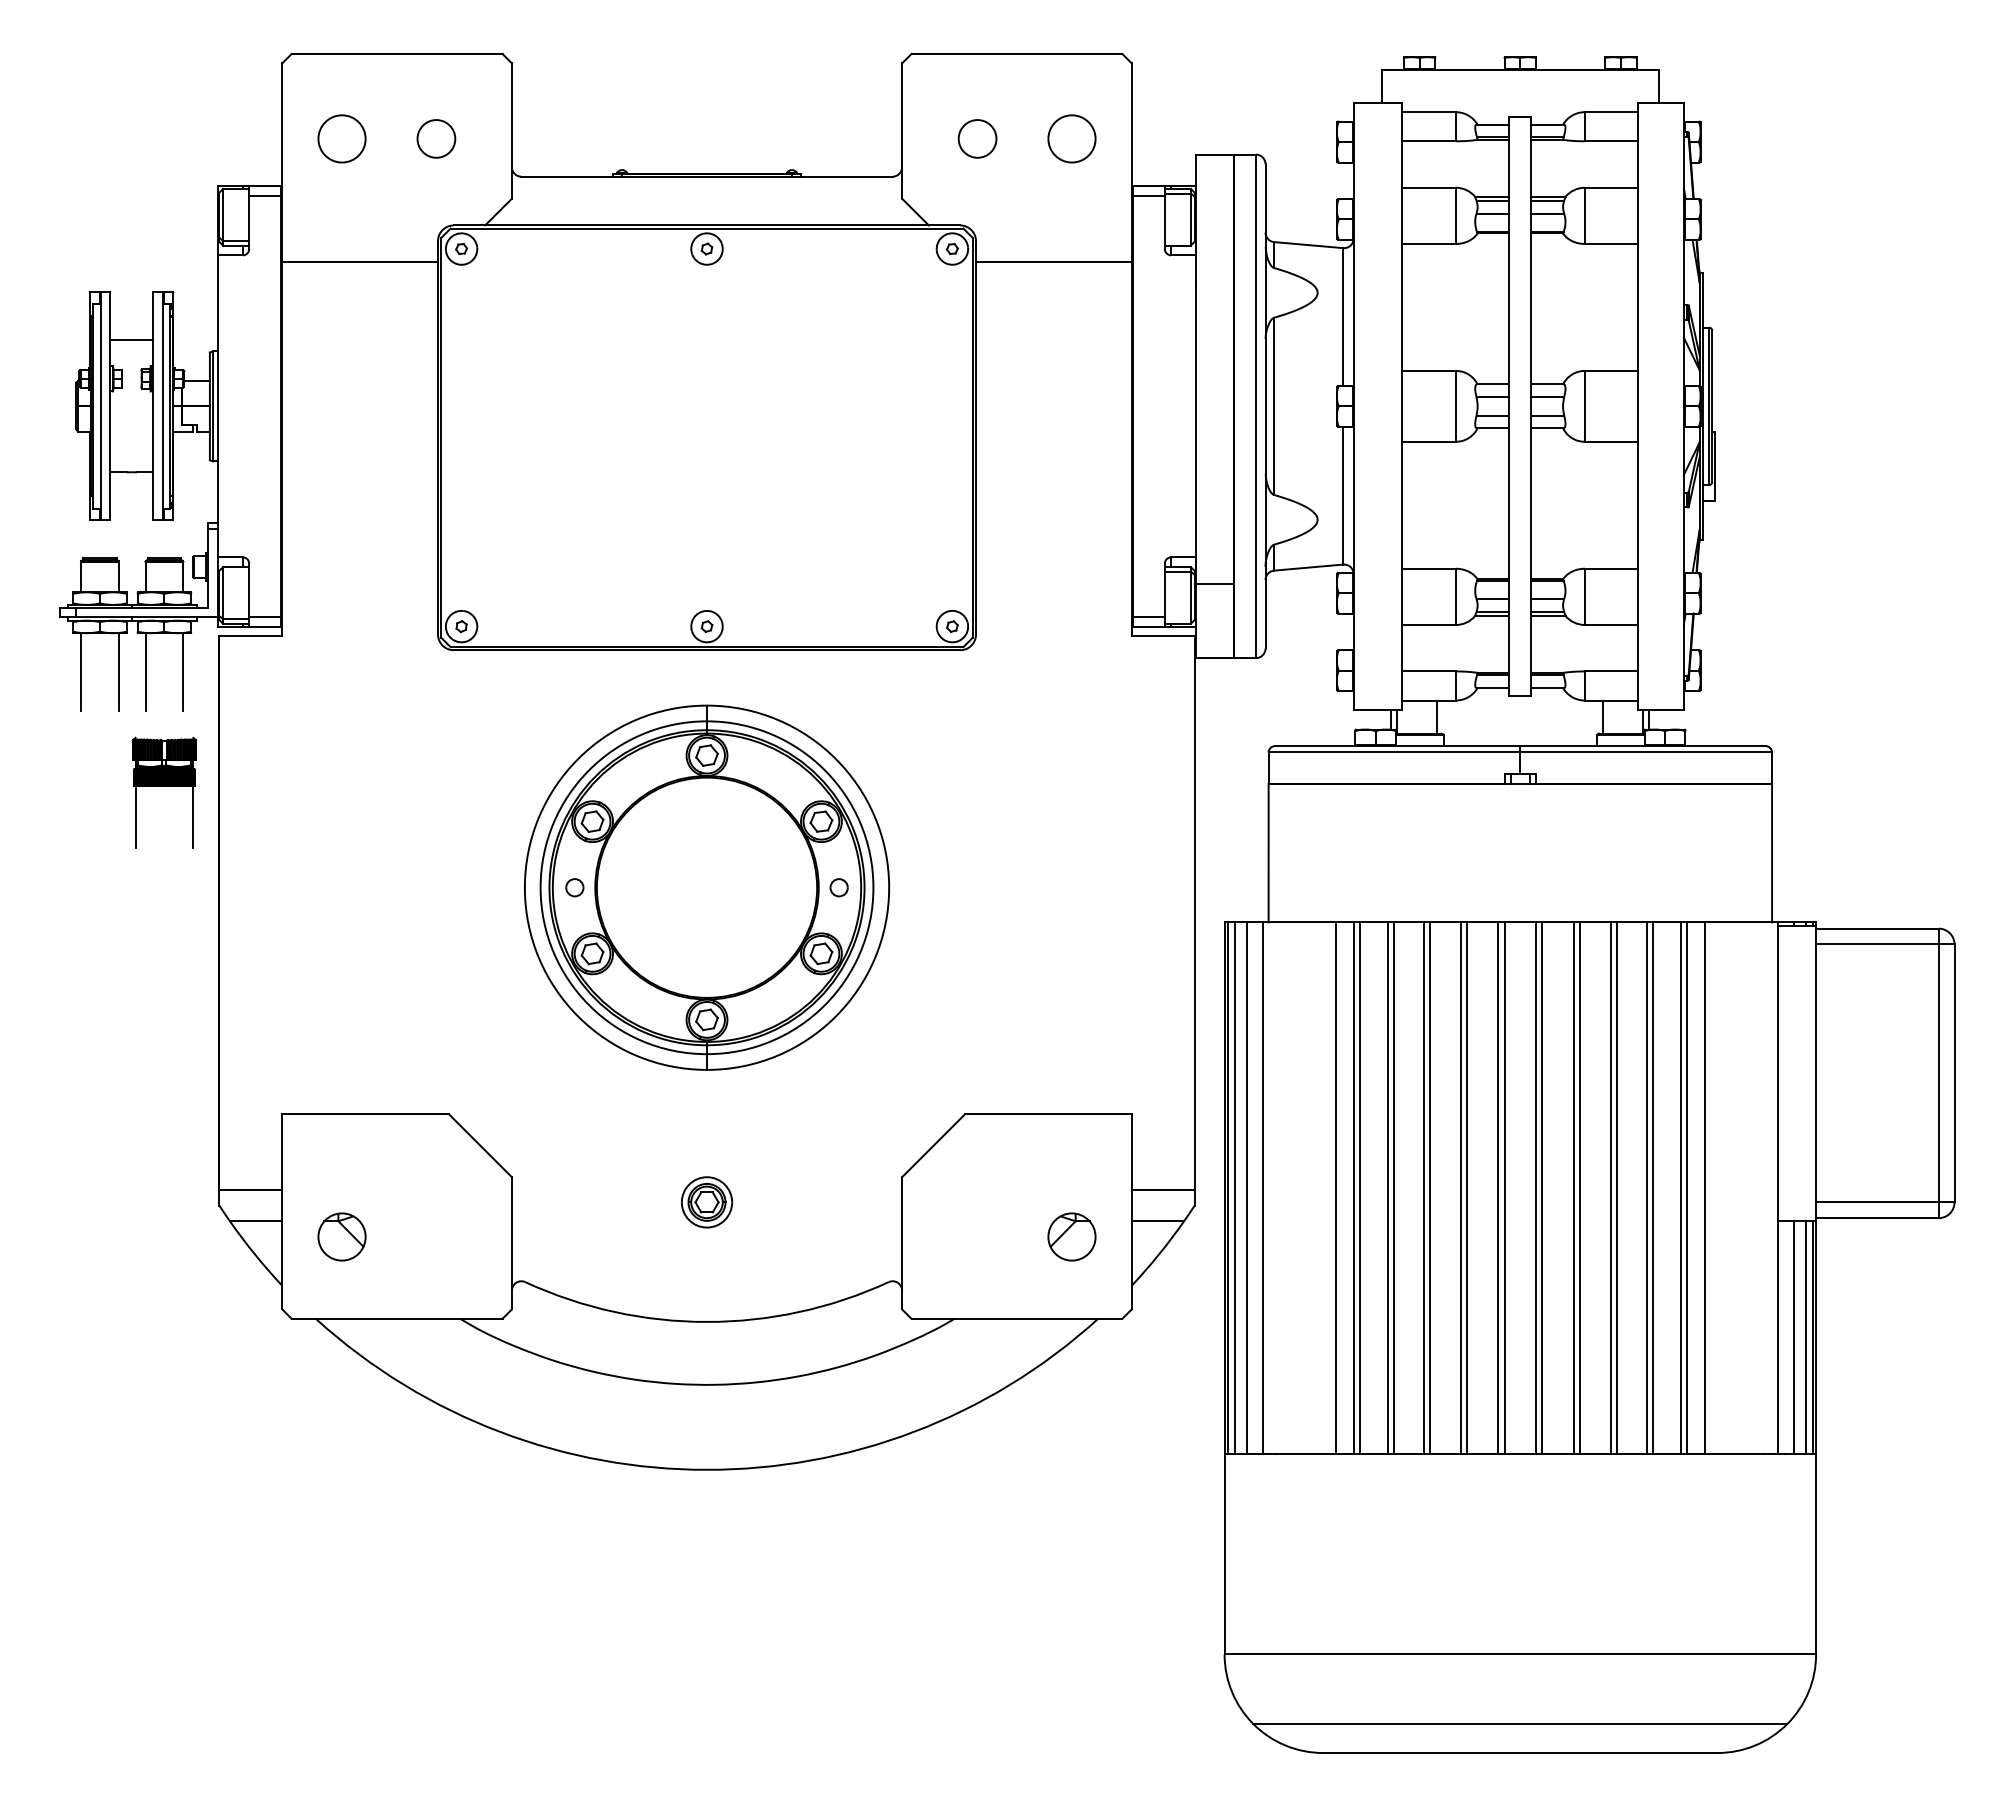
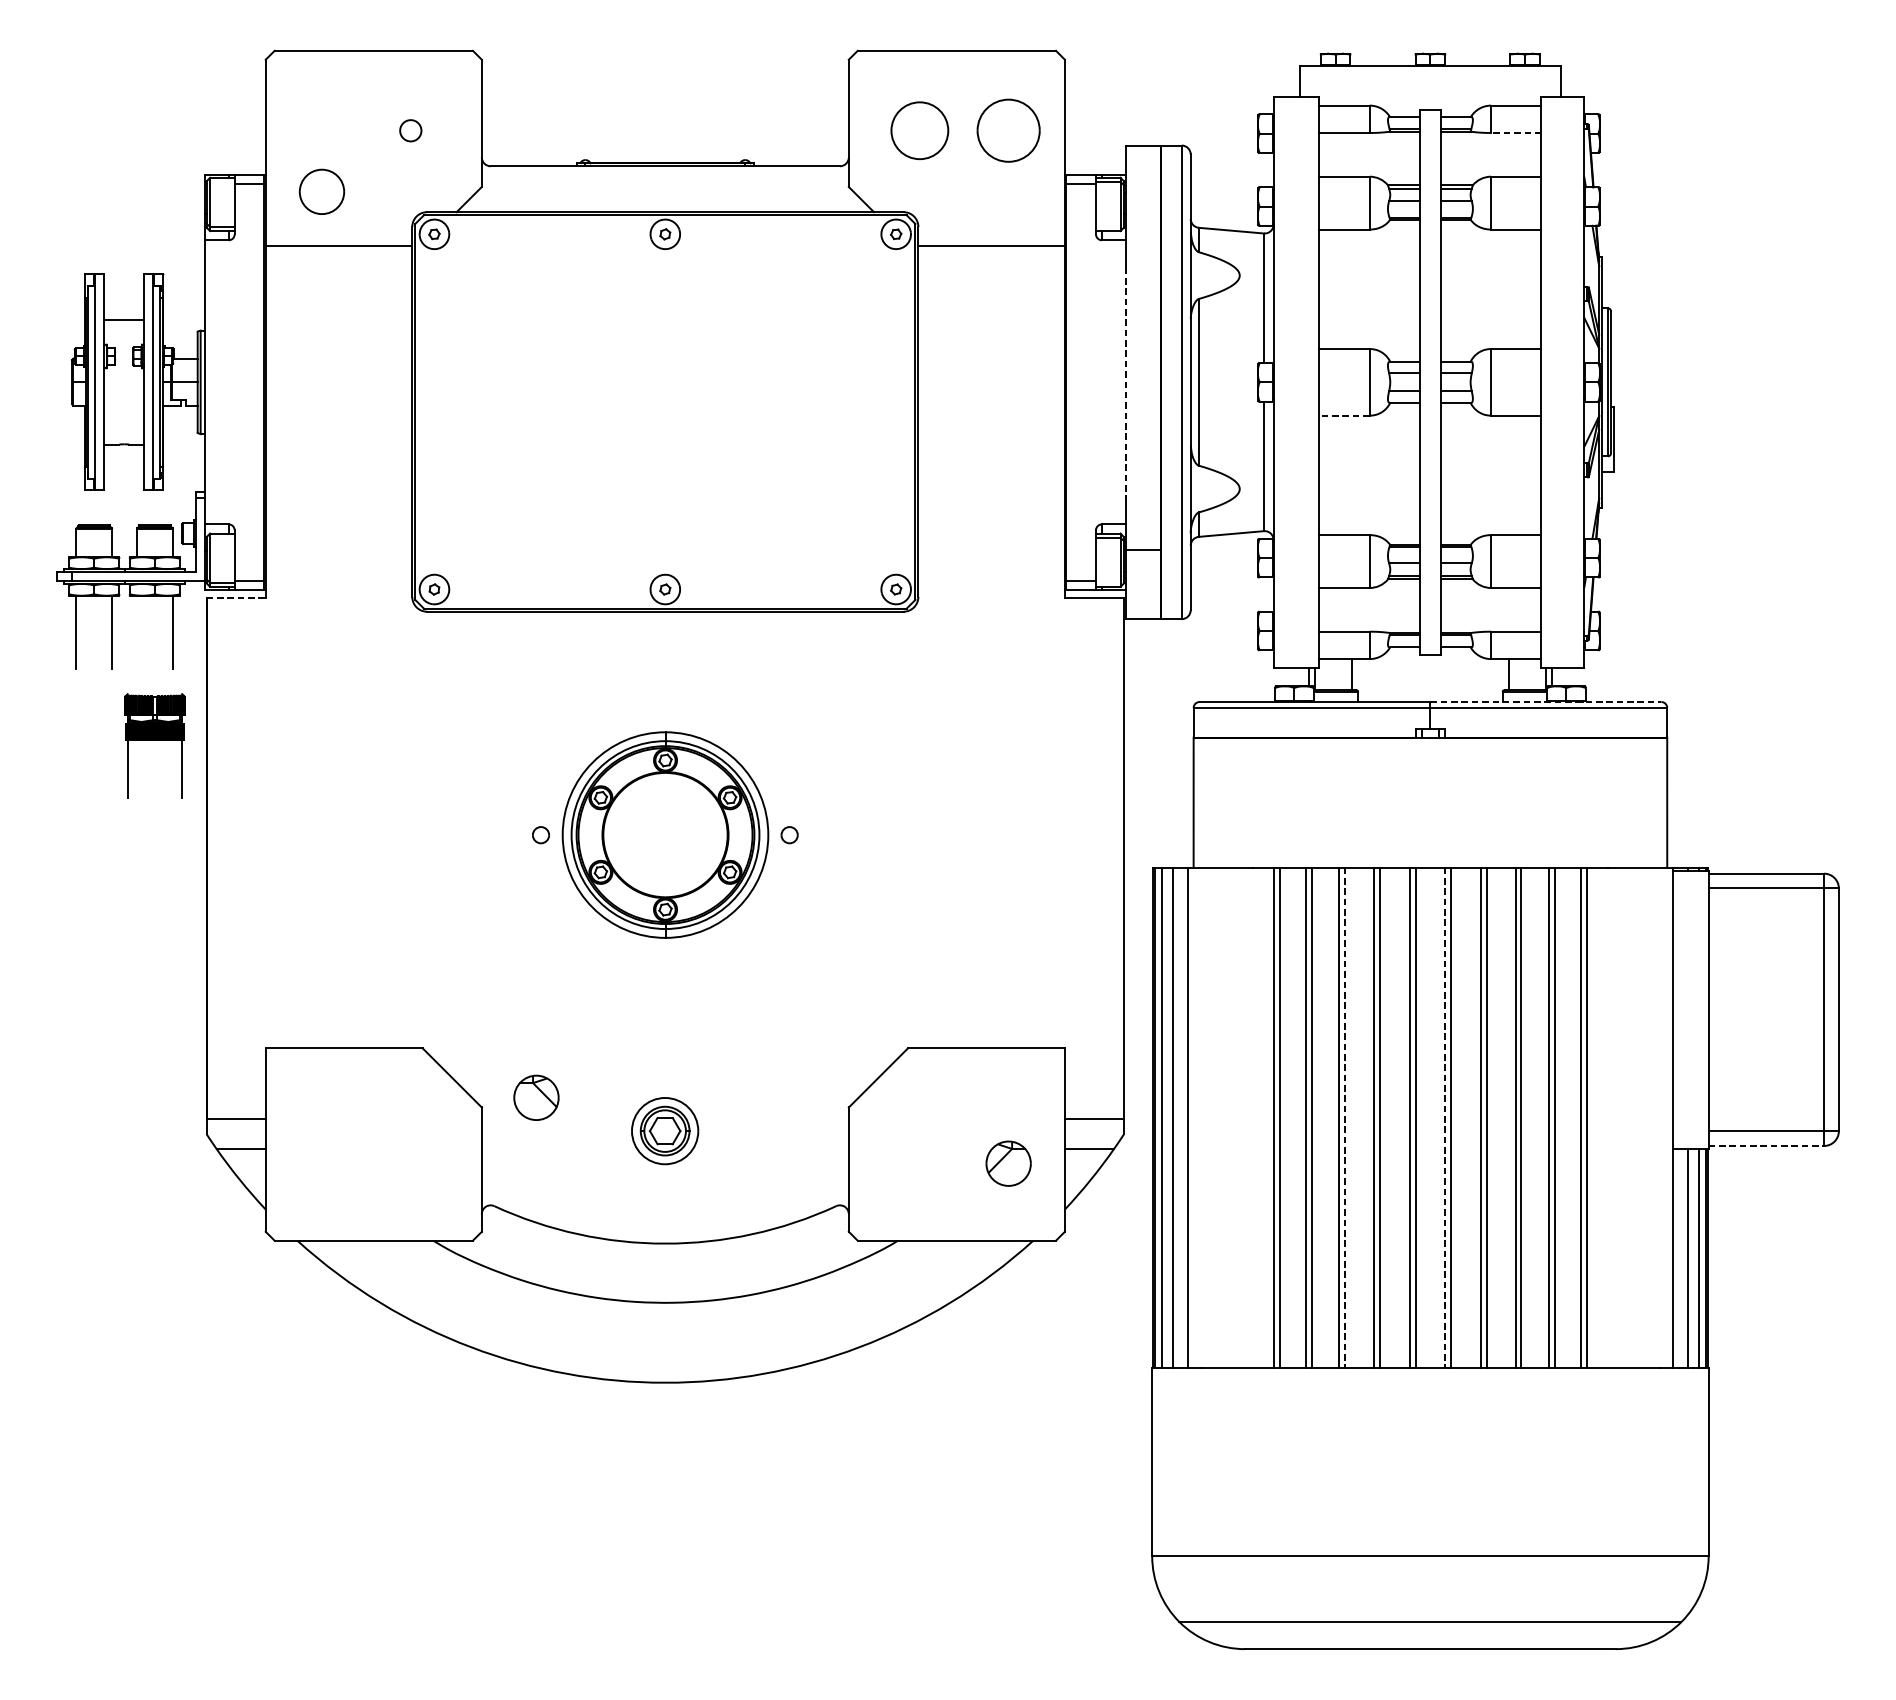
part: (341, 138) -> (321, 191), moved
circle: (436, 138) -> (410, 130), size x0.6
circle: (977, 138) -> (919, 130), size x1.6
part: (1071, 138) -> (1008, 130), size x1.4
line: (1611, 141) -> (1516, 133), solid -> dashed
line: (1196, 406) -> (1125, 382), solid -> dashed
line: (1429, 441) -> (1344, 415), solid -> dashed
line: (251, 636) -> (236, 598), solid -> dashed
line: (145, 672) -> (137, 632), removed
line: (1643, 746) -> (1546, 702), solid -> dashed
part: (707, 887) -> (665, 834), size x0.6
line: (1335, 1188) -> (1256, 1118), removed
line: (1429, 1188) -> (1344, 1118), solid -> dashed
line: (1536, 1188) -> (1445, 1118), solid -> dashed
line: (1704, 1188) -> (1603, 1118), removed
part: (707, 1202) -> (665, 1131), size x1.4
line: (1877, 1218) -> (1766, 1146), solid -> dashed
part: (341, 1236) -> (535, 1097), moved

